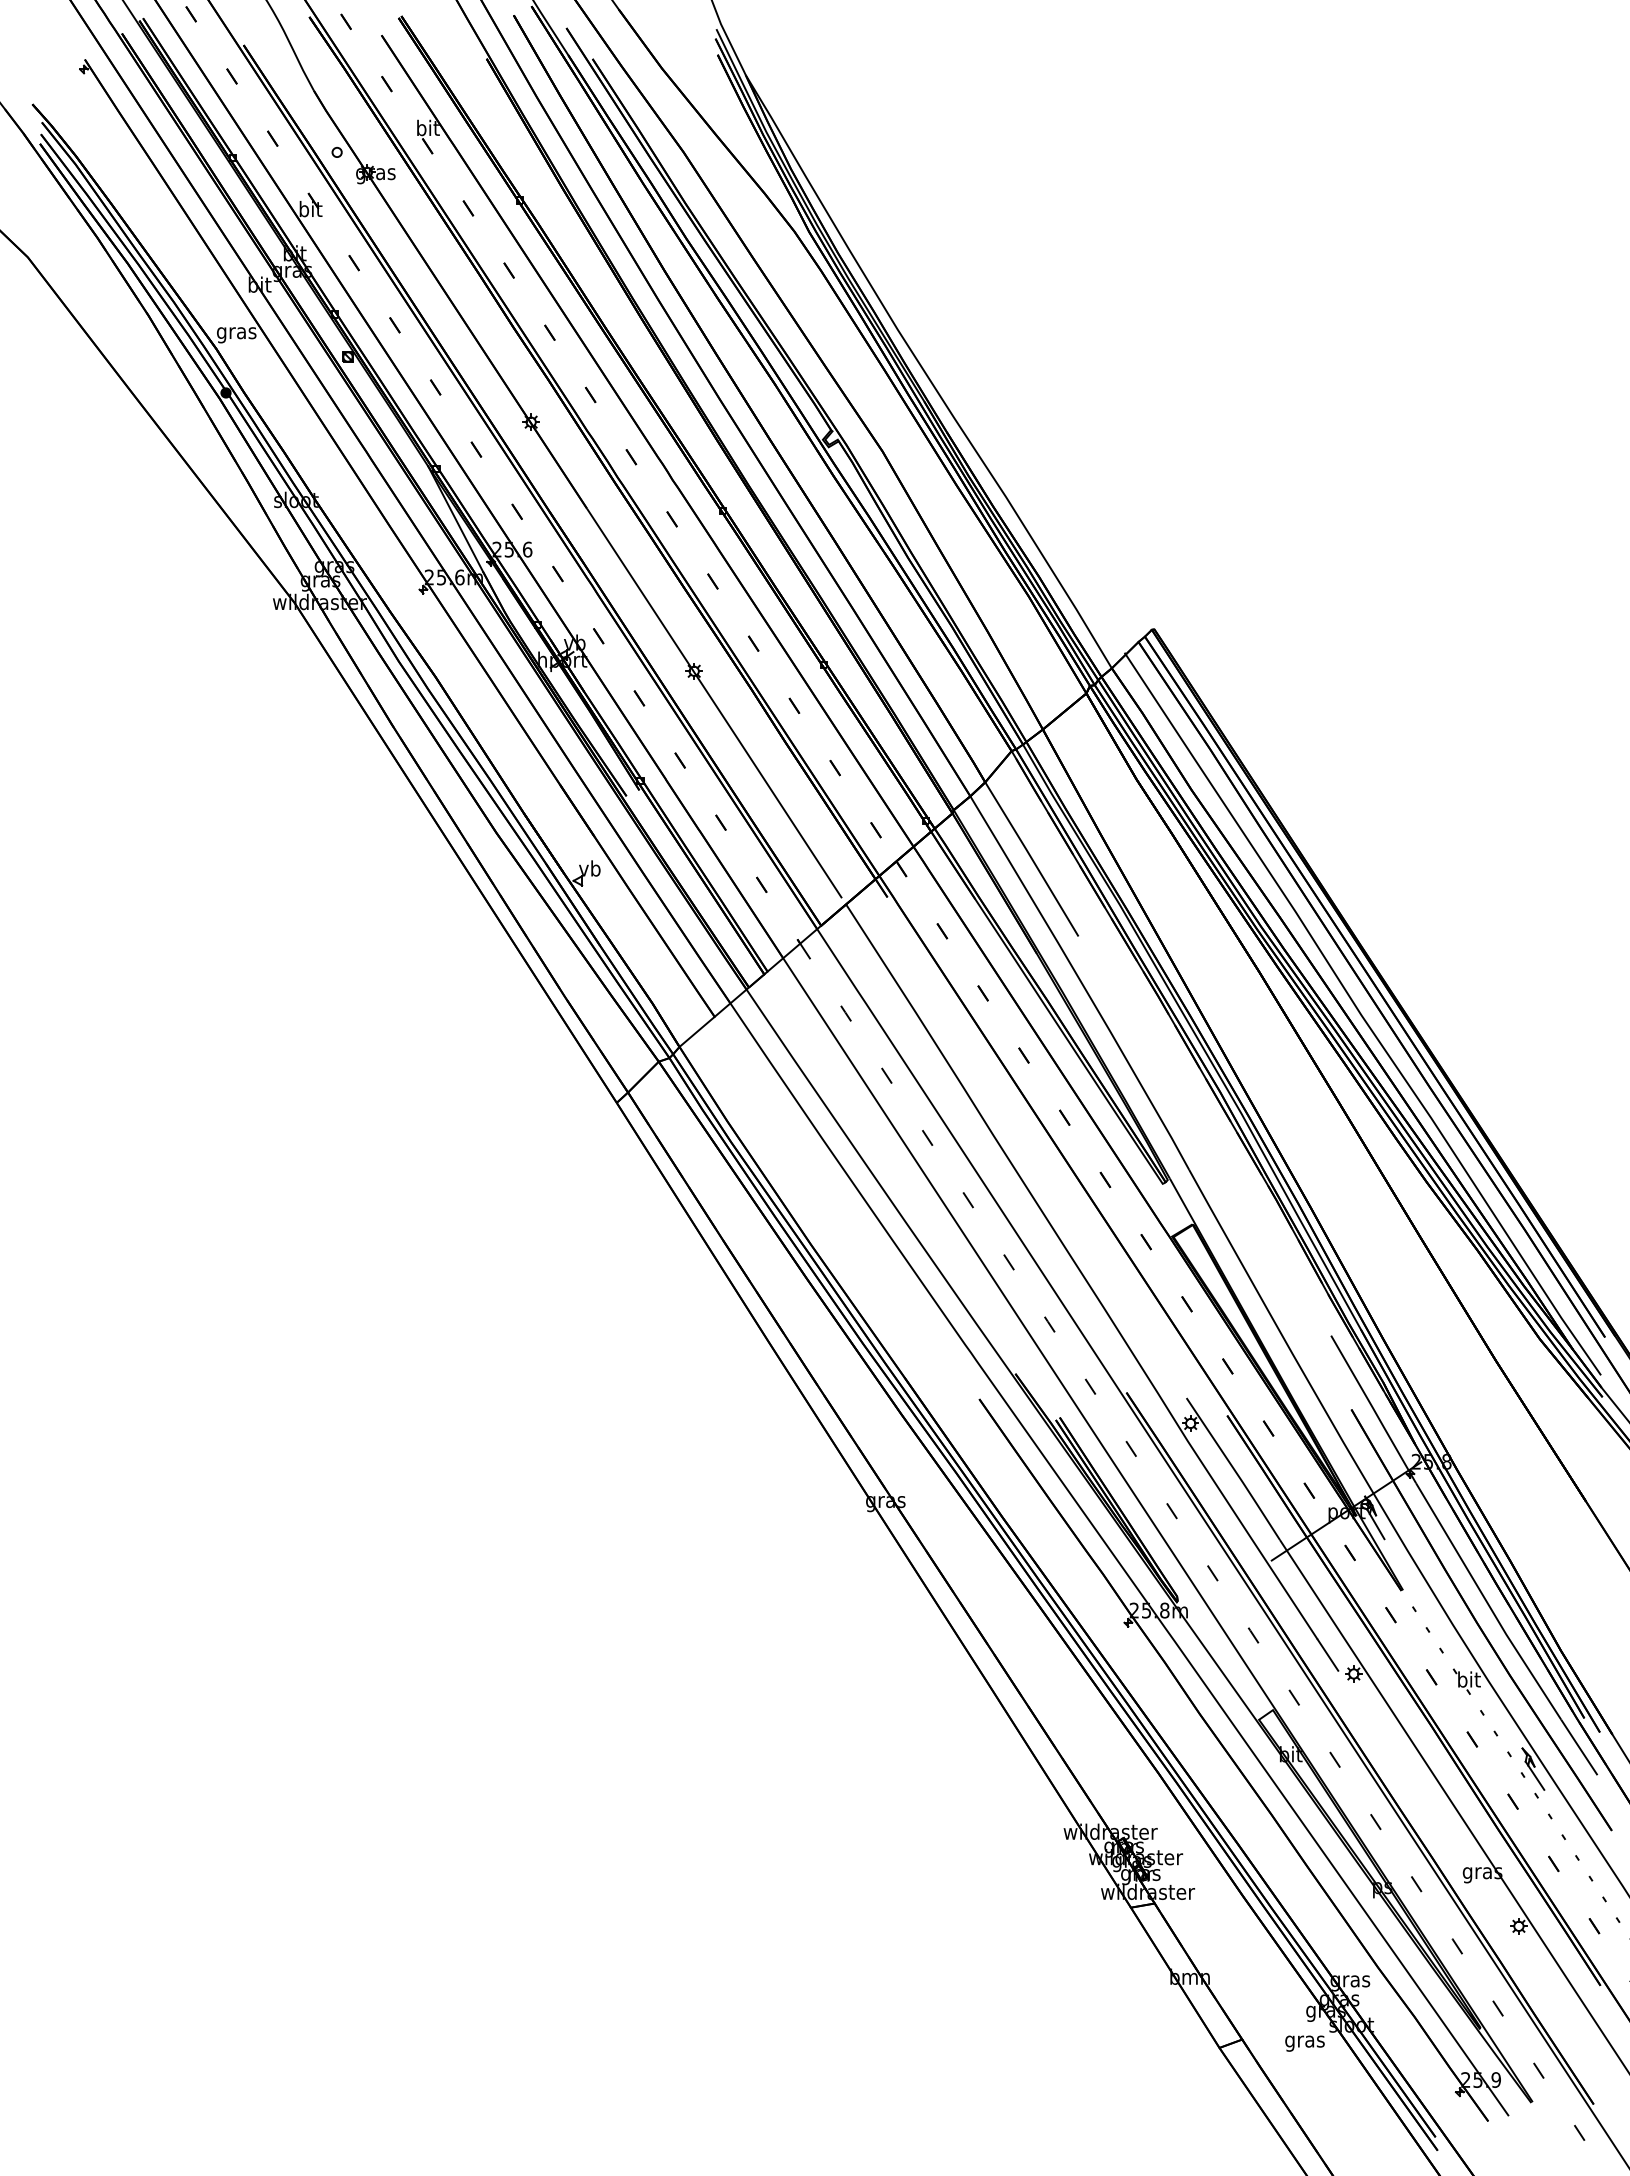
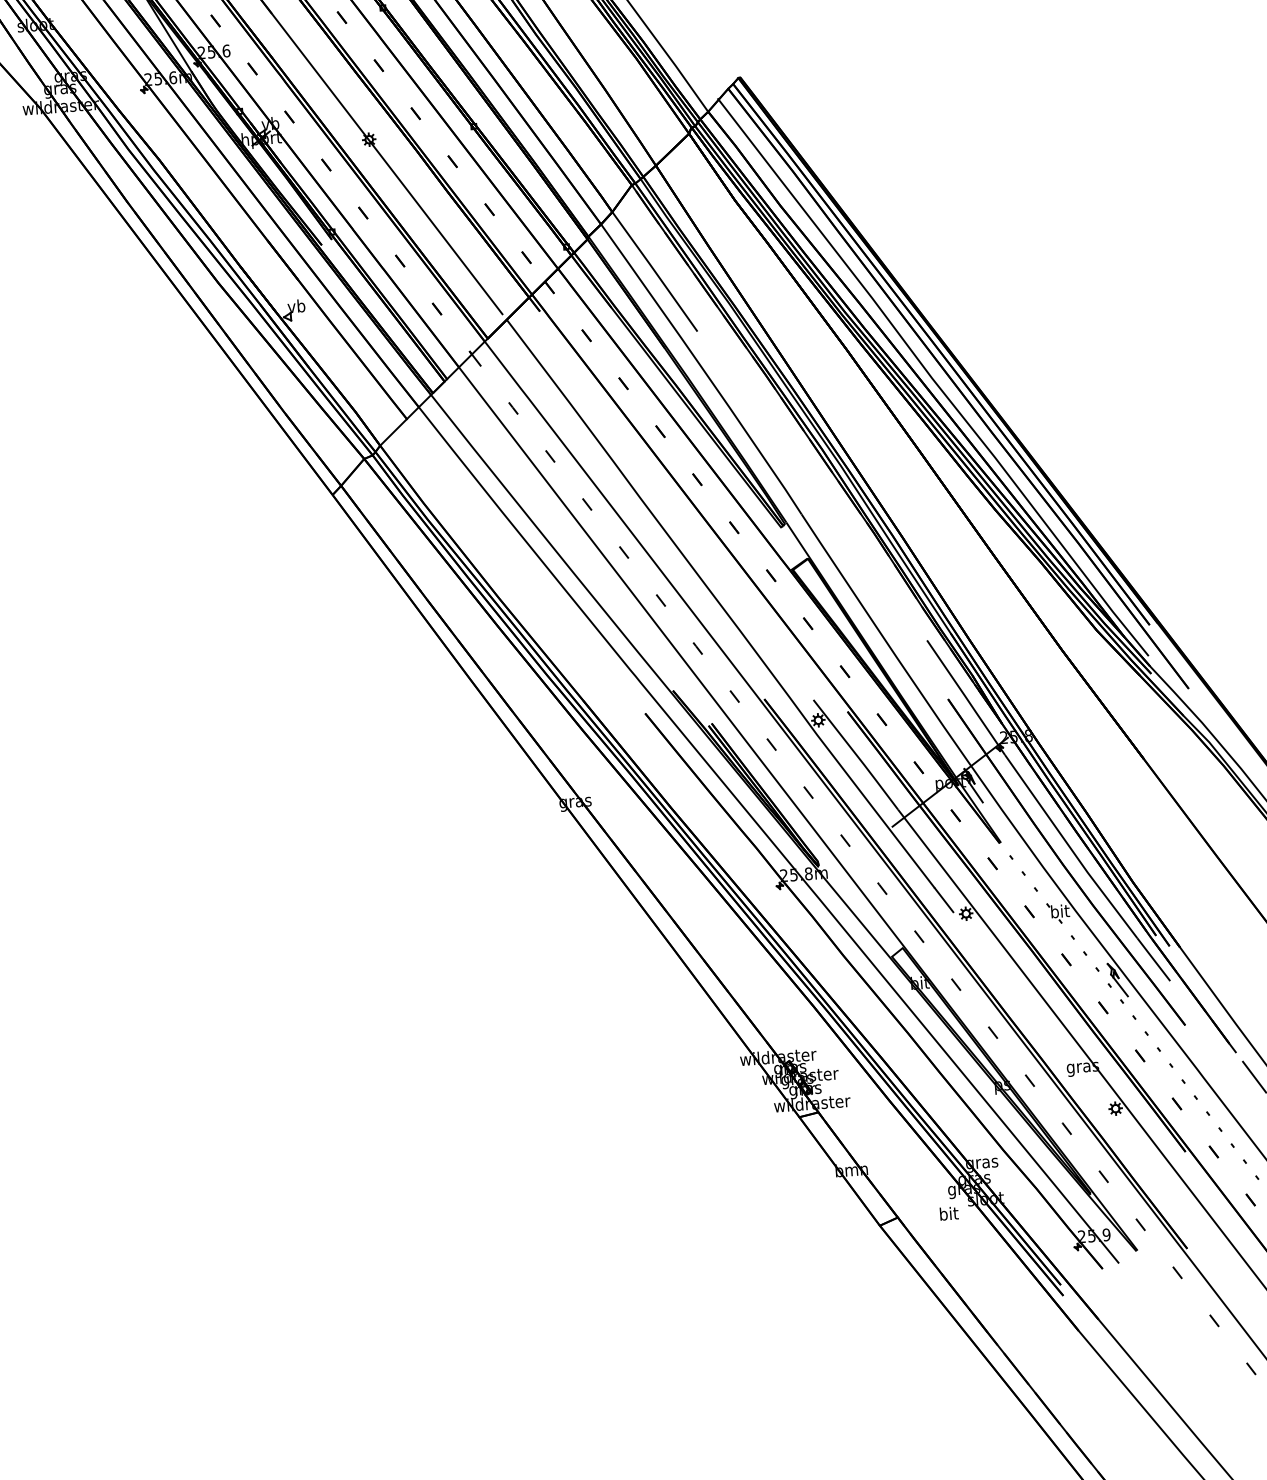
text: (1304, 2041) -> (948, 1215), gras -> bit

